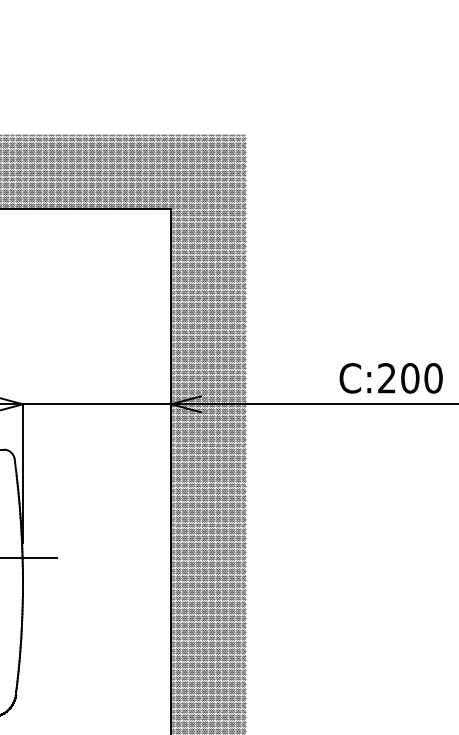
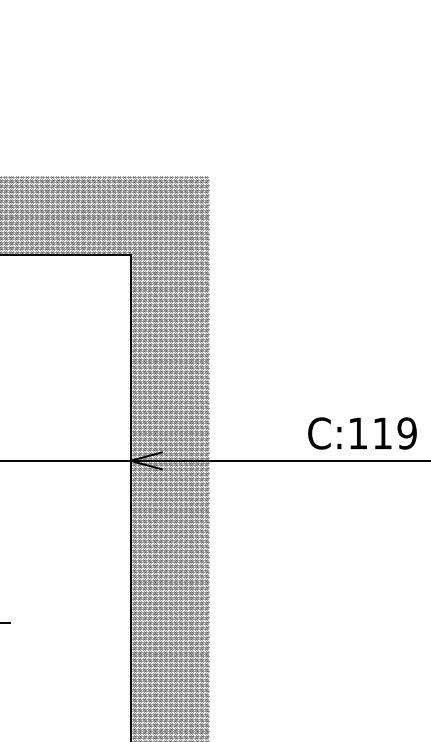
text: (410, 378) -> (382, 433), C:200 -> C:119

